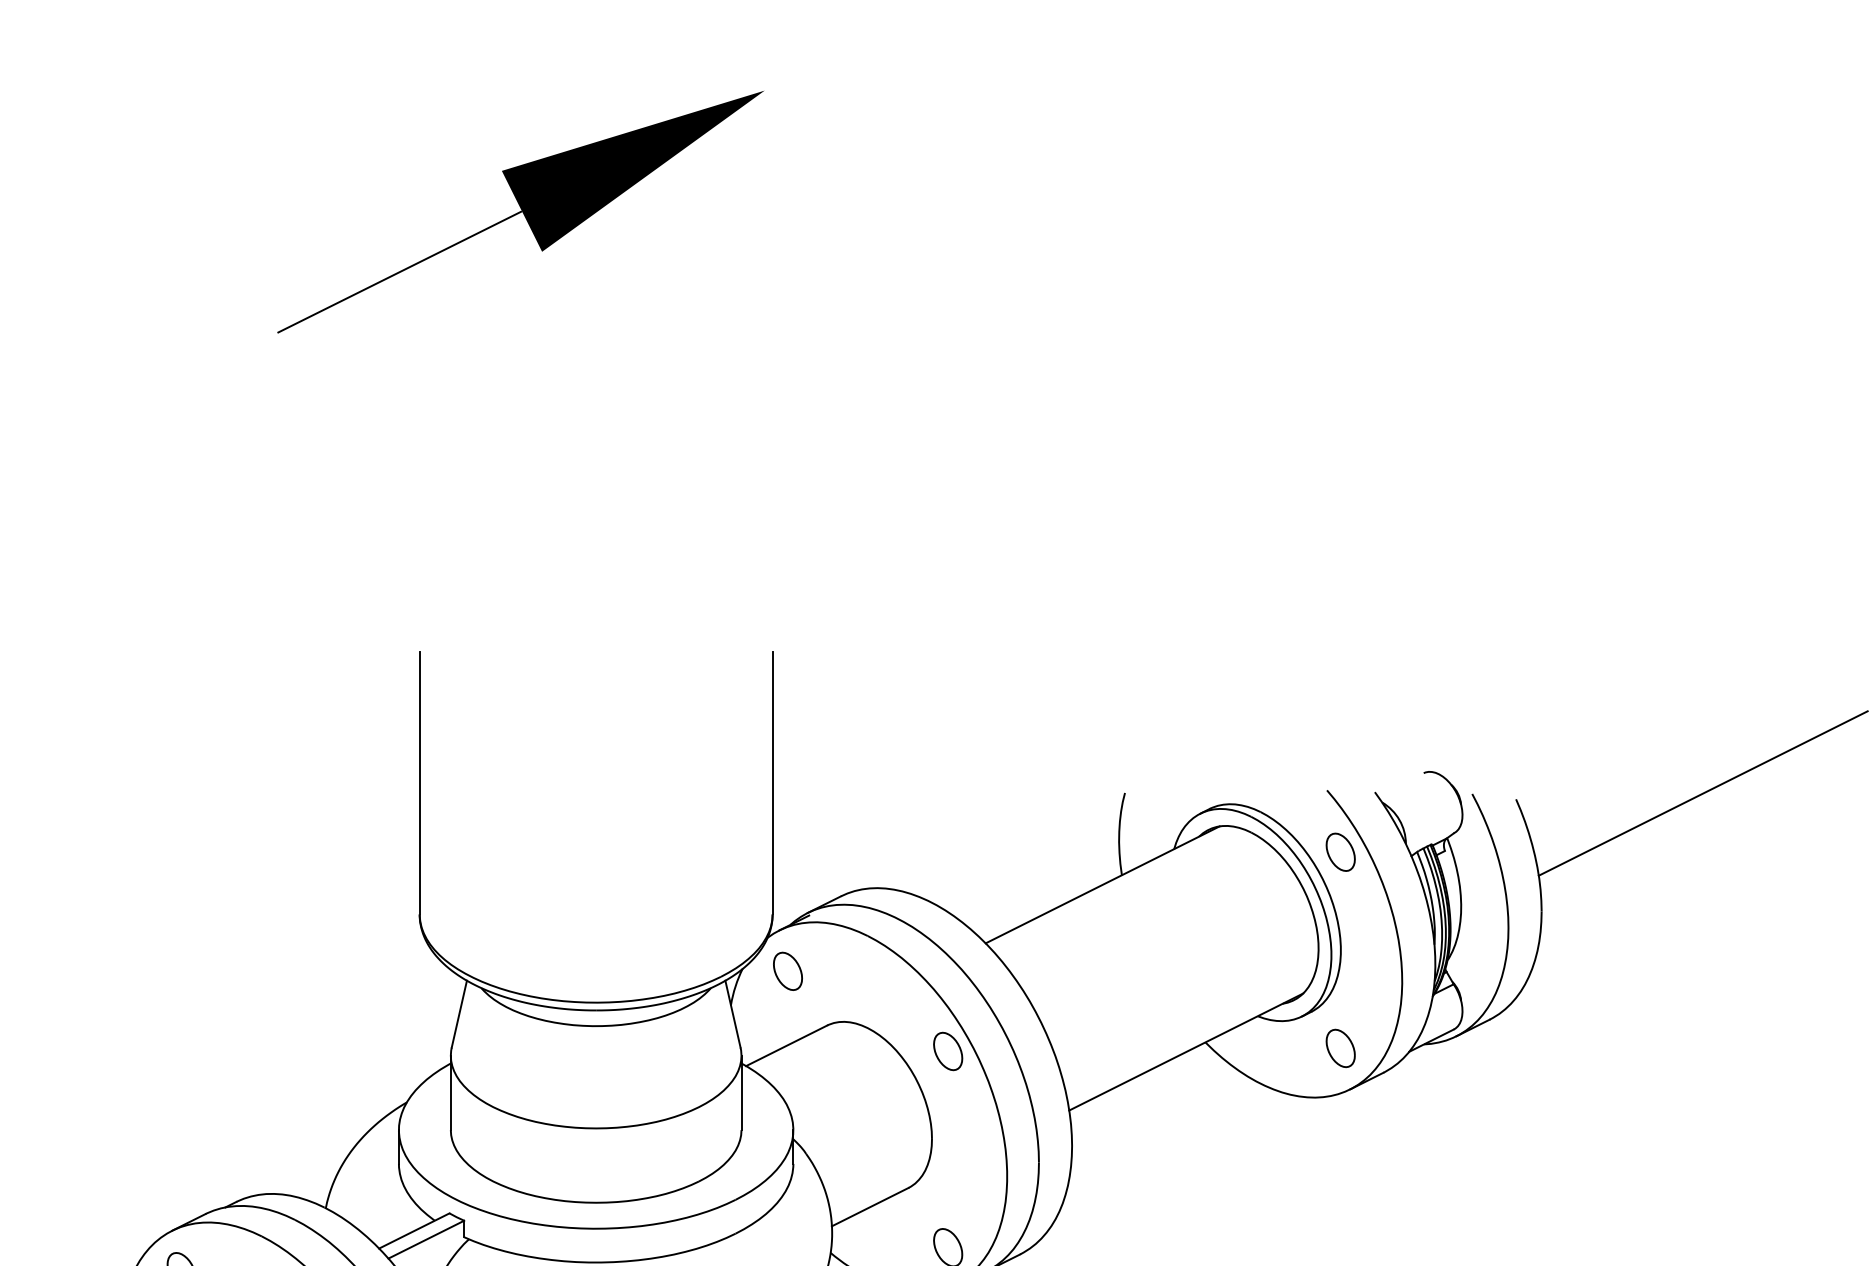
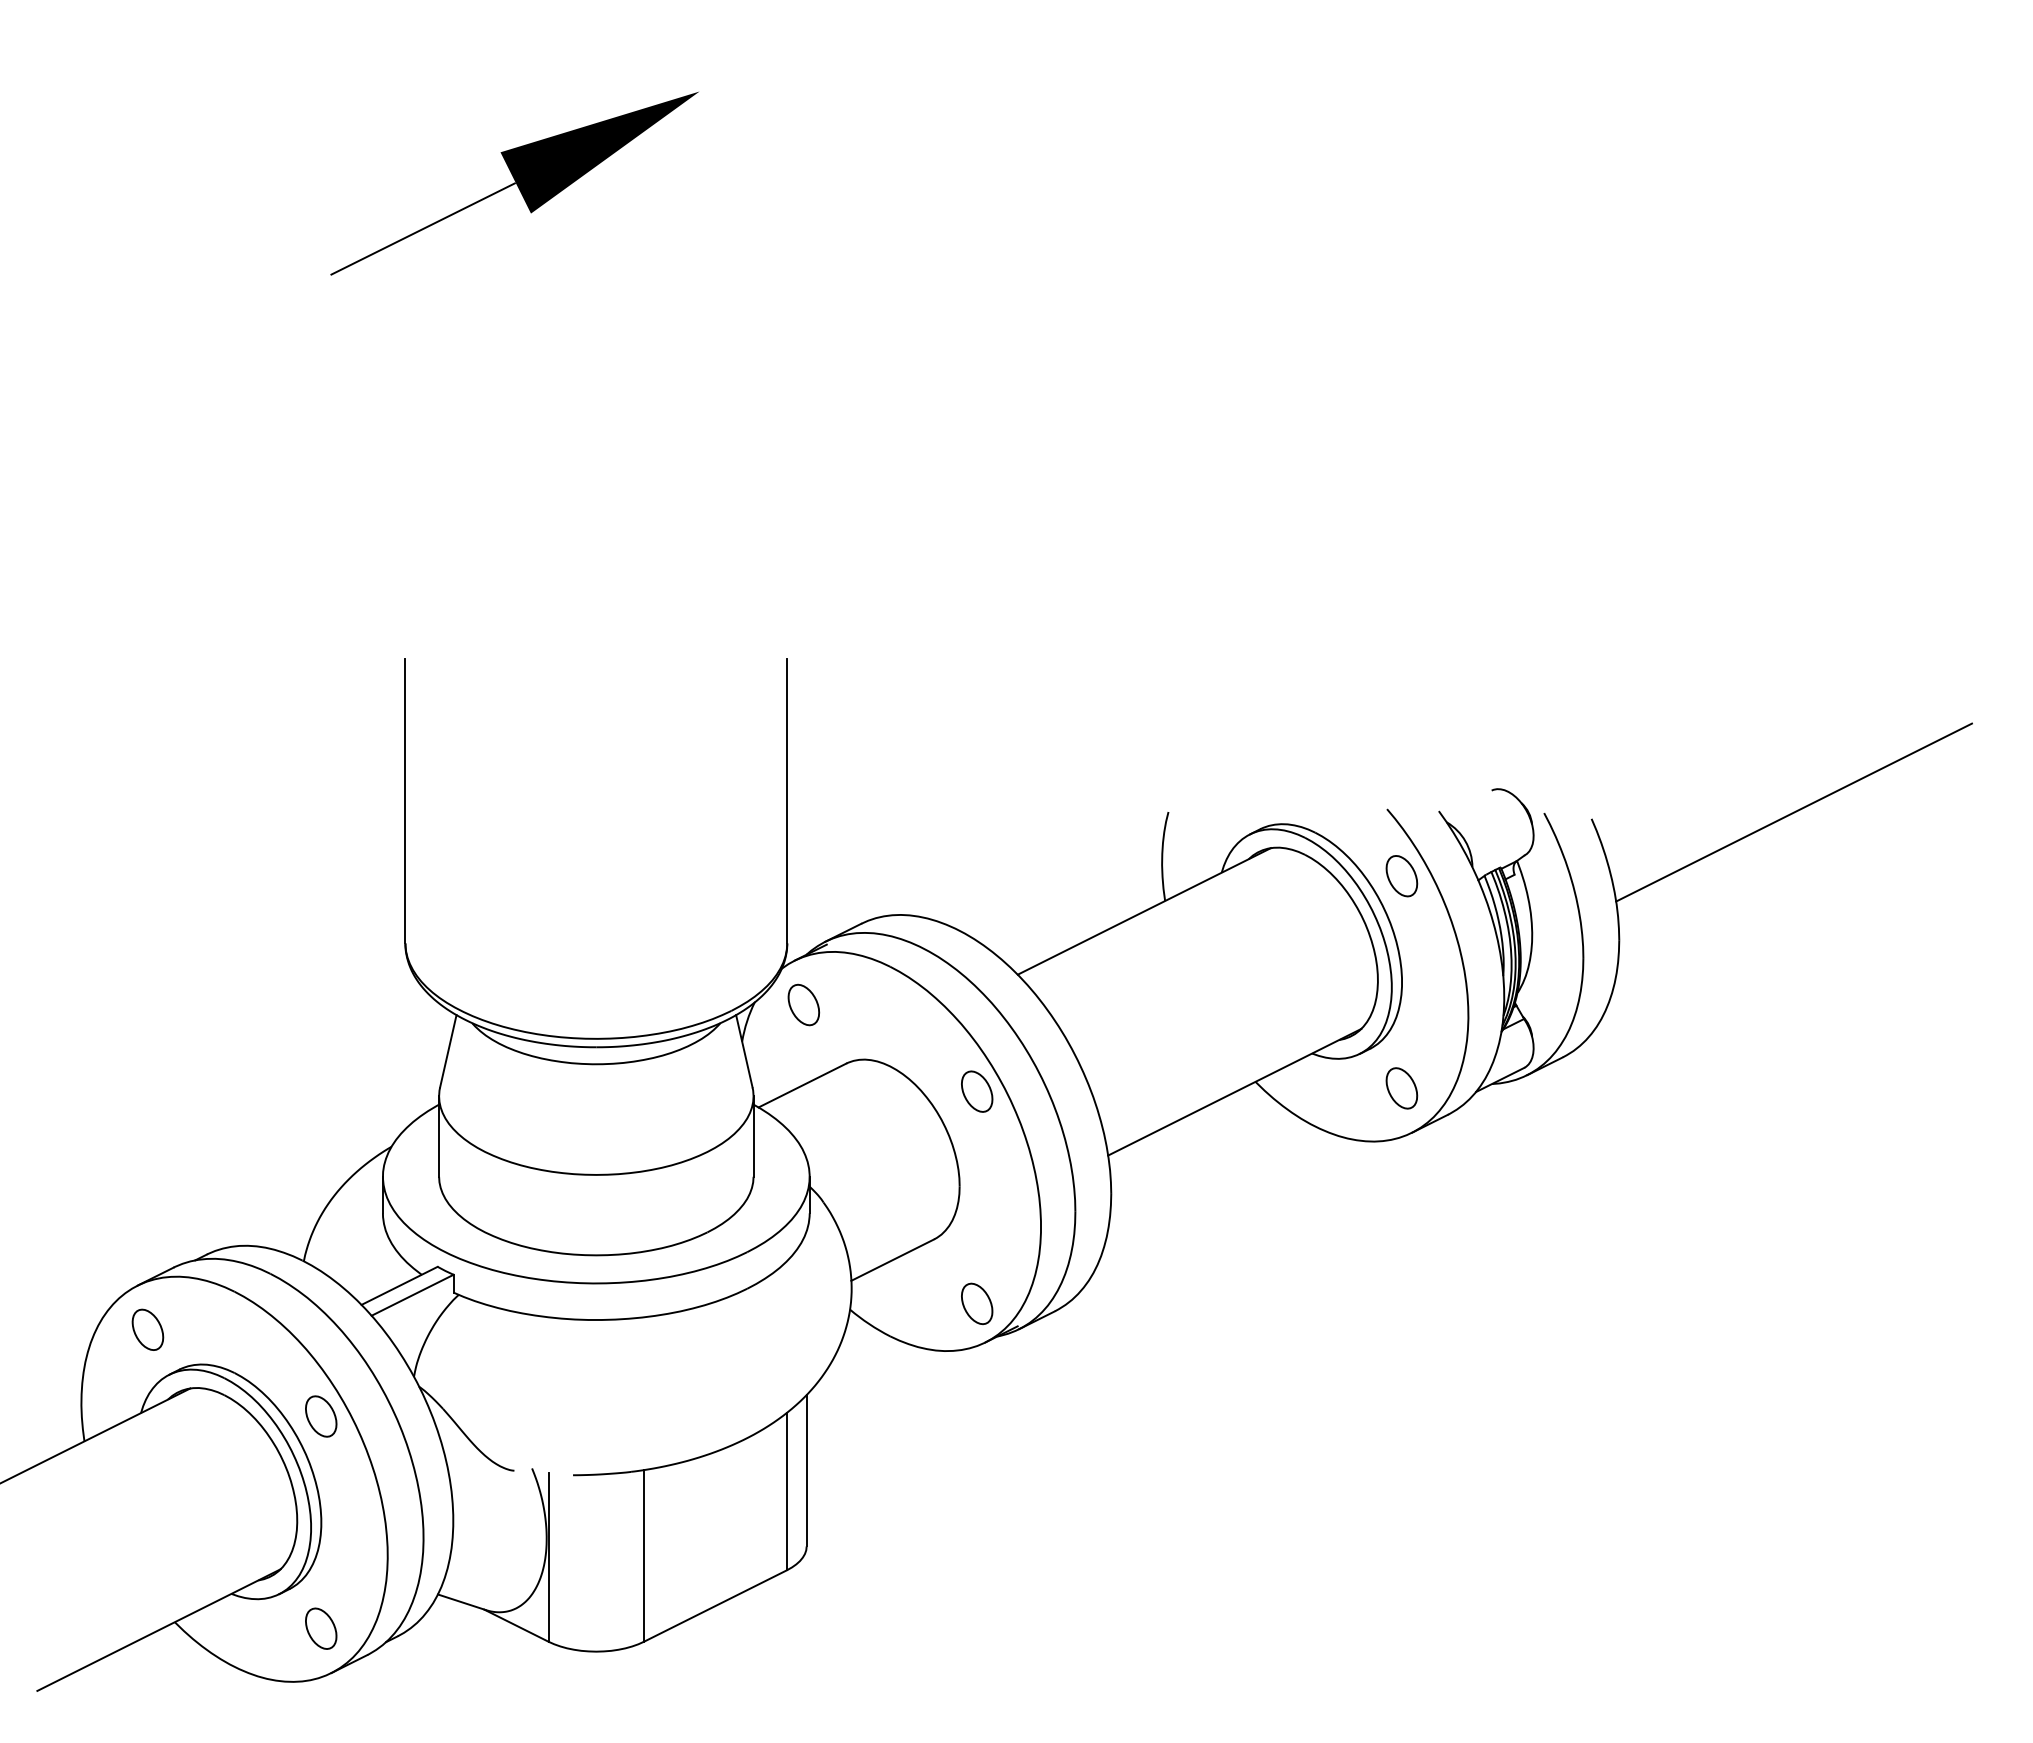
part: (520, 212) -> (514, 183), size x0.7

